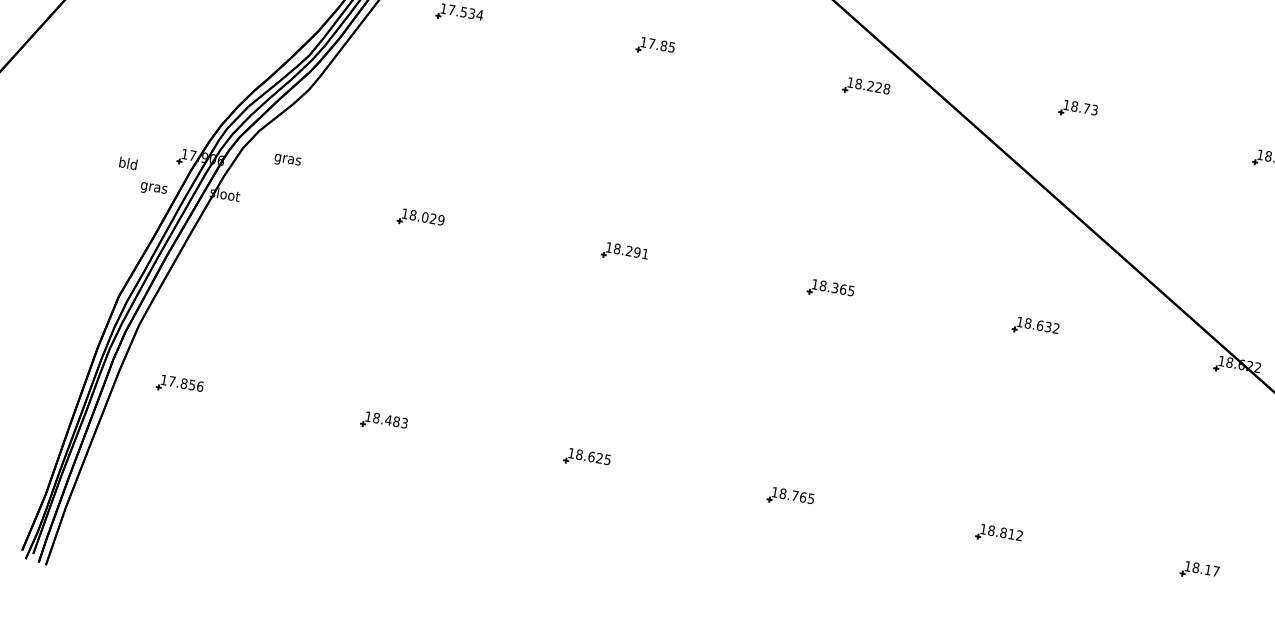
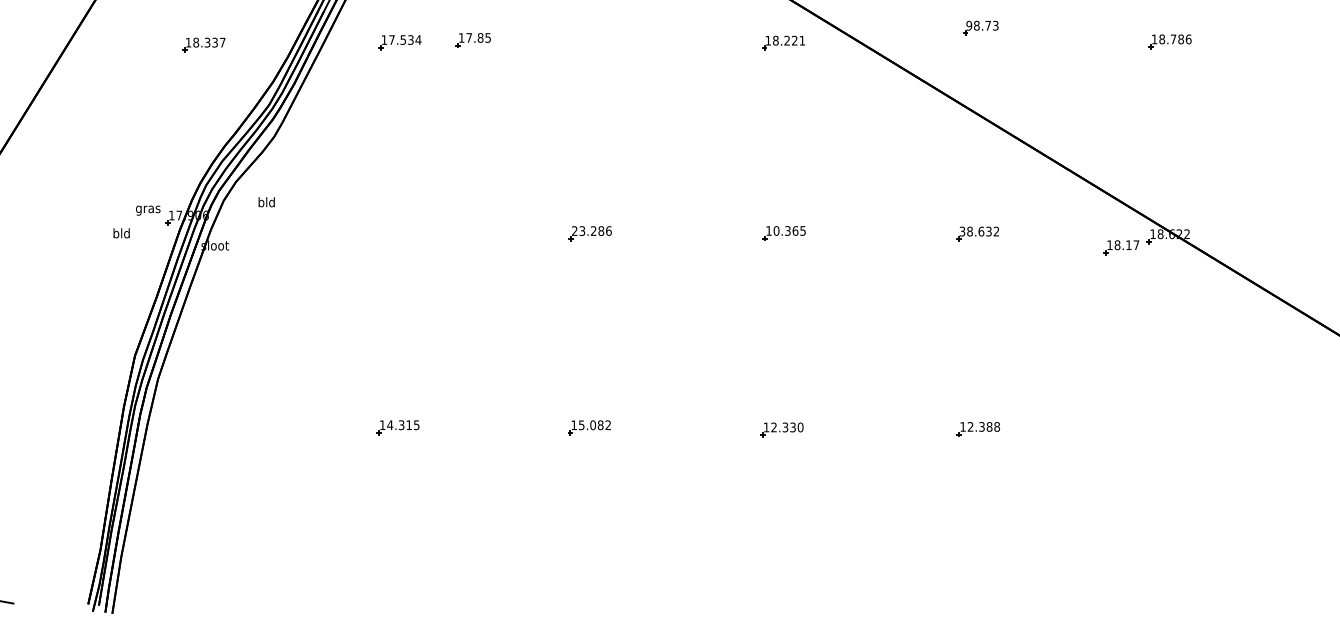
part: (654, 47) -> (472, 40), moved
text: (887, 88) -> (802, 40), 18.228 -> 18.221
text: (1066, 104) -> (969, 25), 18.73 -> 98.73
text: (287, 159) -> (266, 203), gras -> bld
text: (154, 189) -> (148, 210), moved
part: (420, 218) -> (397, 235), removed
text: (627, 250) -> (591, 230), 18.291 -> 23.286
text: (823, 285) -> (776, 230), 18.365 -> 10.365
text: (1020, 321) -> (962, 231), 18.632 -> 38.632
part: (179, 385) -> (204, 427), removed
text: (390, 421) -> (403, 425), 18.483 -> 14.315
text: (593, 457) -> (594, 425), 18.625 -> 15.082
text: (797, 496) -> (787, 427), 18.765 -> 12.330
text: (1005, 532) -> (983, 426), 18.812 -> 12.388
part: (1199, 570) -> (1121, 247), moved

